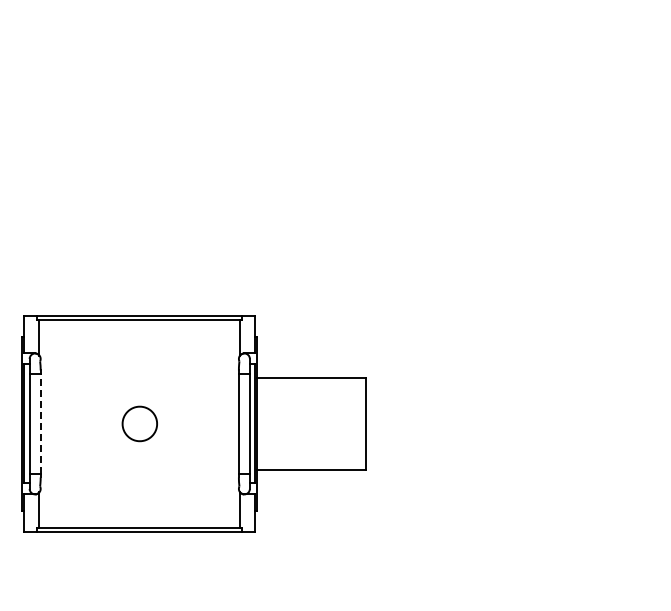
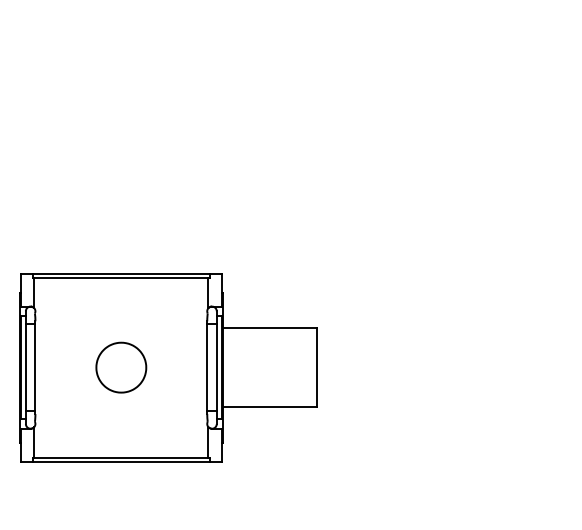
line: (40, 423) -> (35, 367), dashed -> solid
part: (139, 423) -> (121, 367), size x1.67

